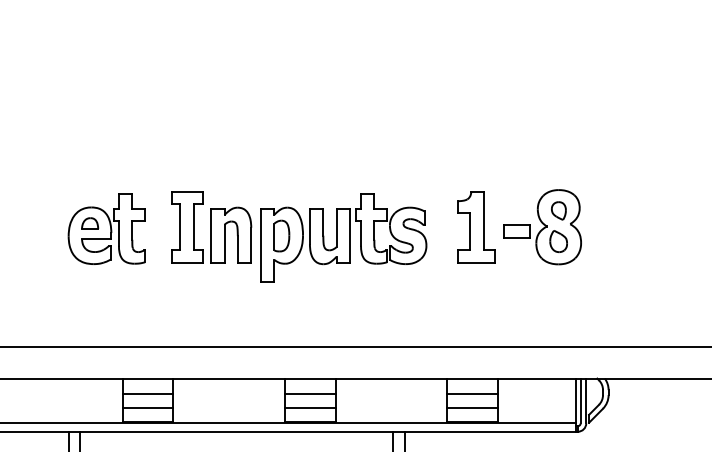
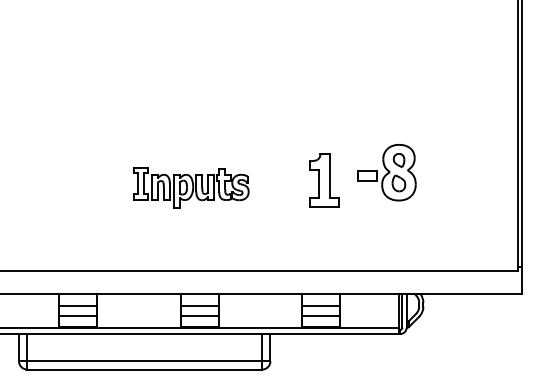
part: (542, 226) -> (386, 172), moved
part: (105, 229) -> (46, 182), removed
part: (299, 236) -> (191, 187), size x0.6

